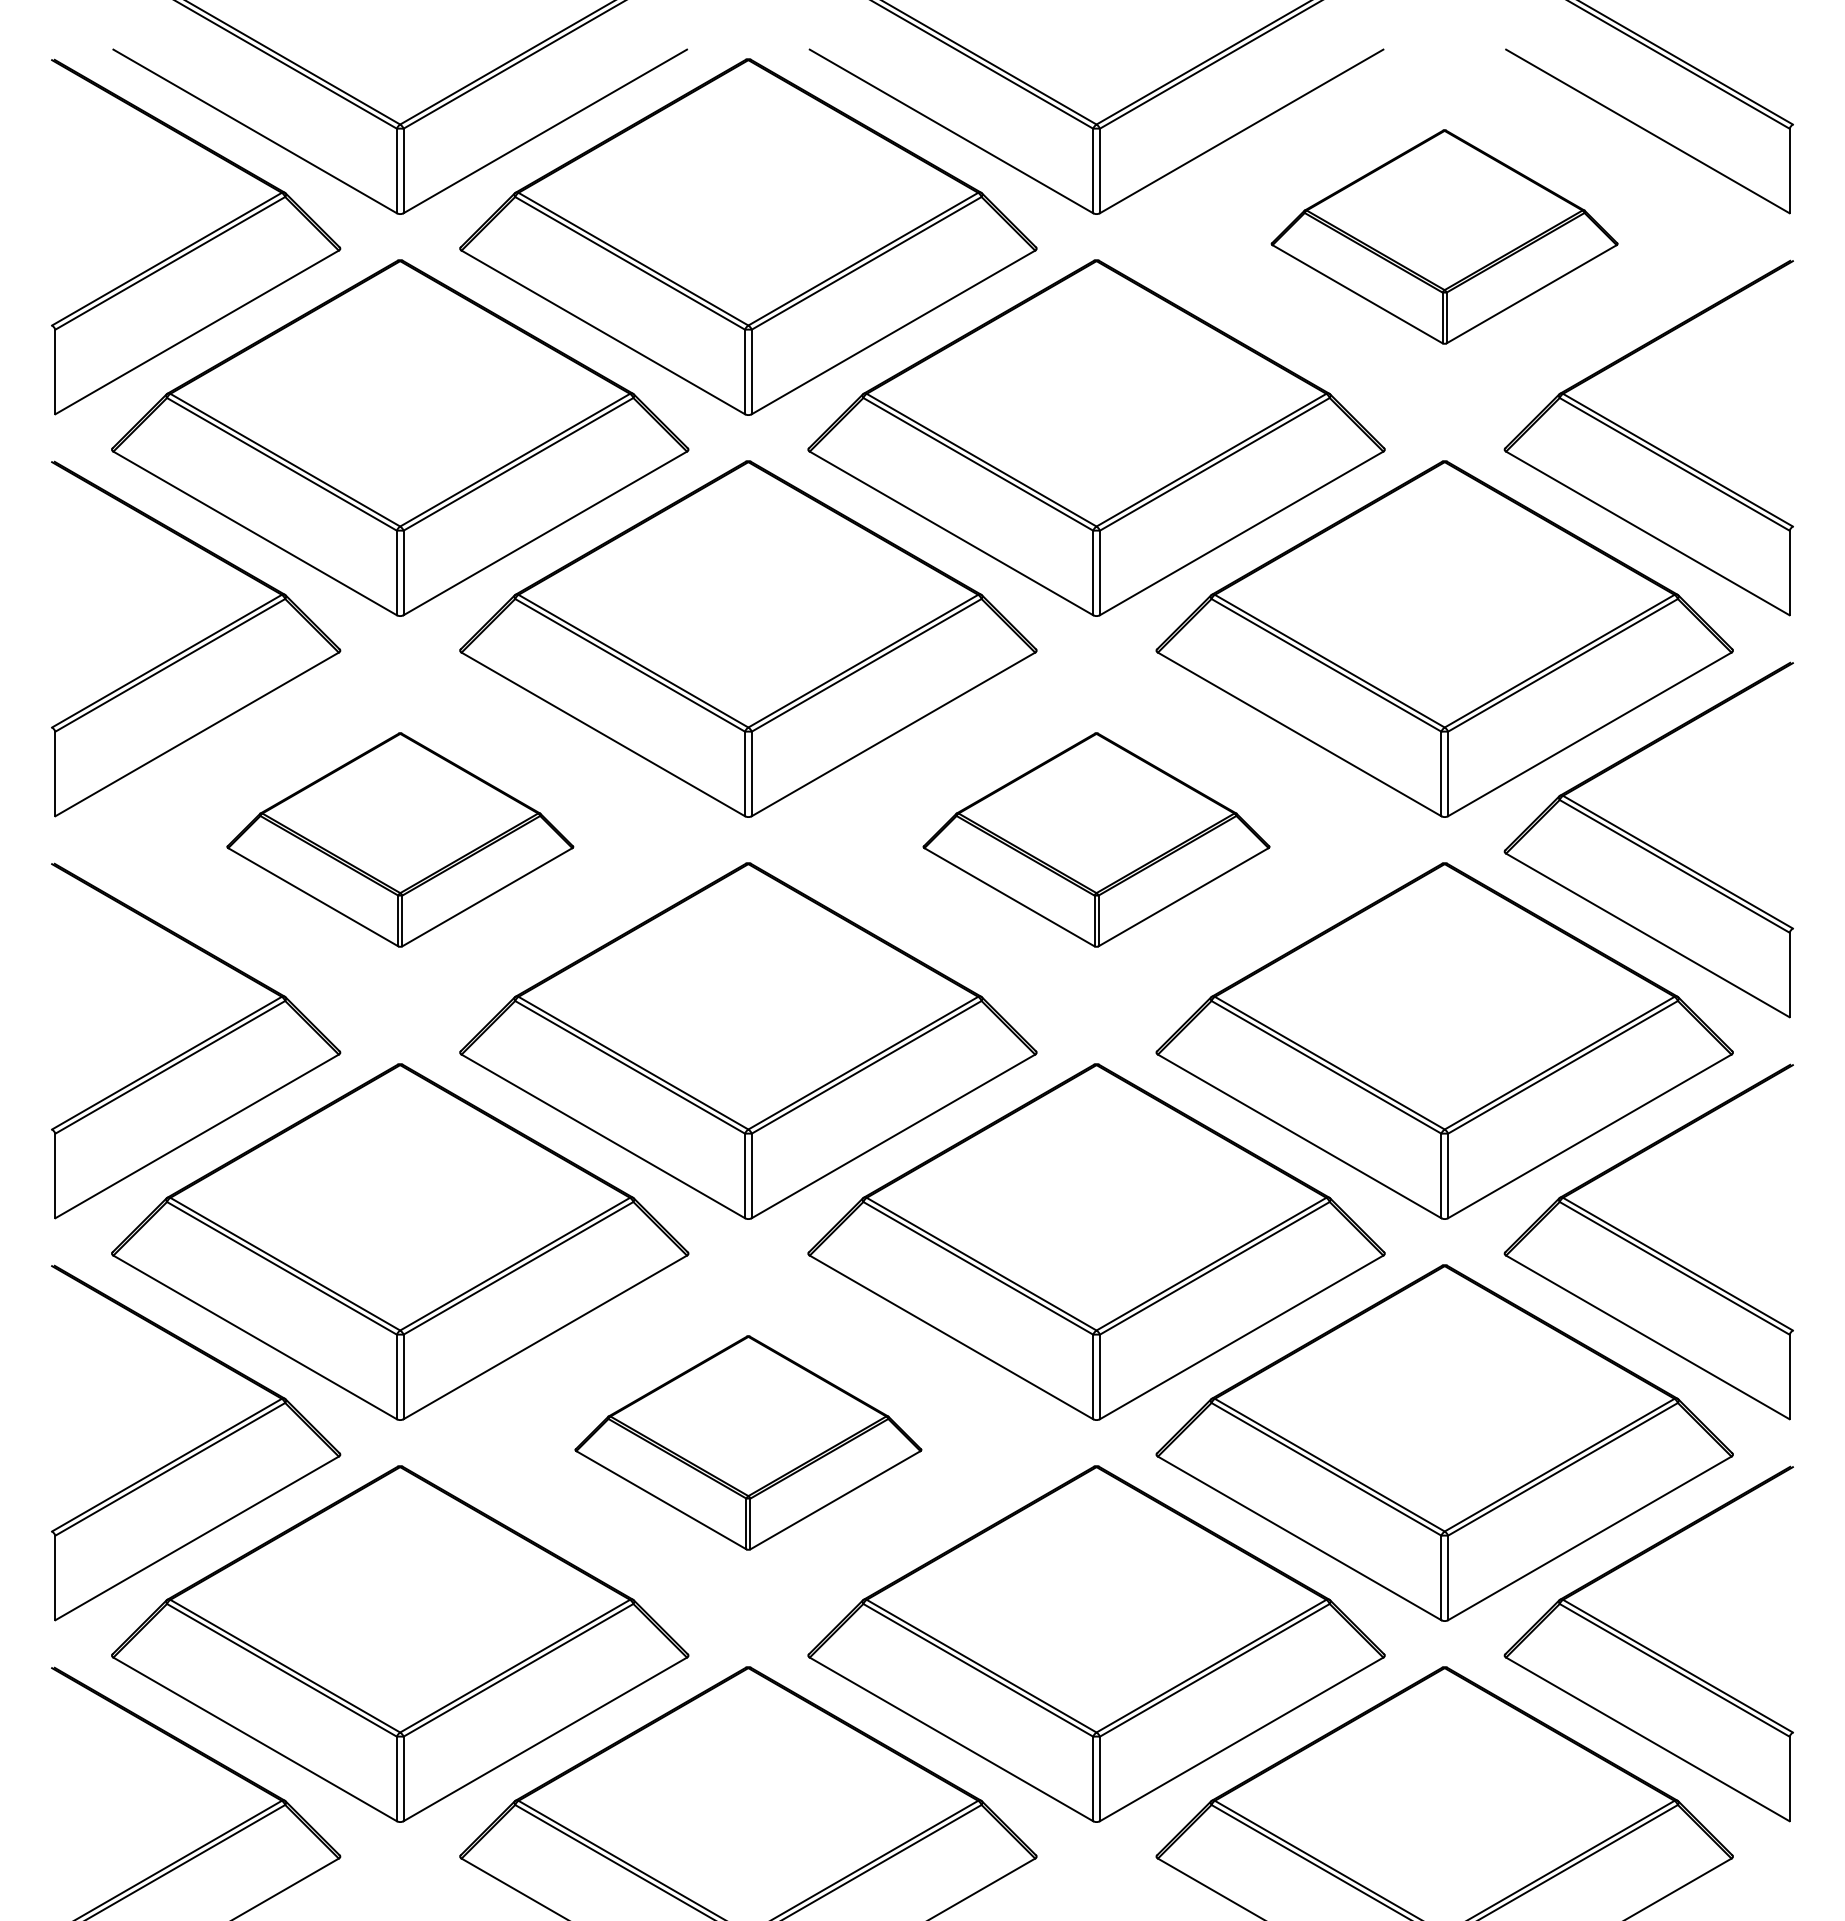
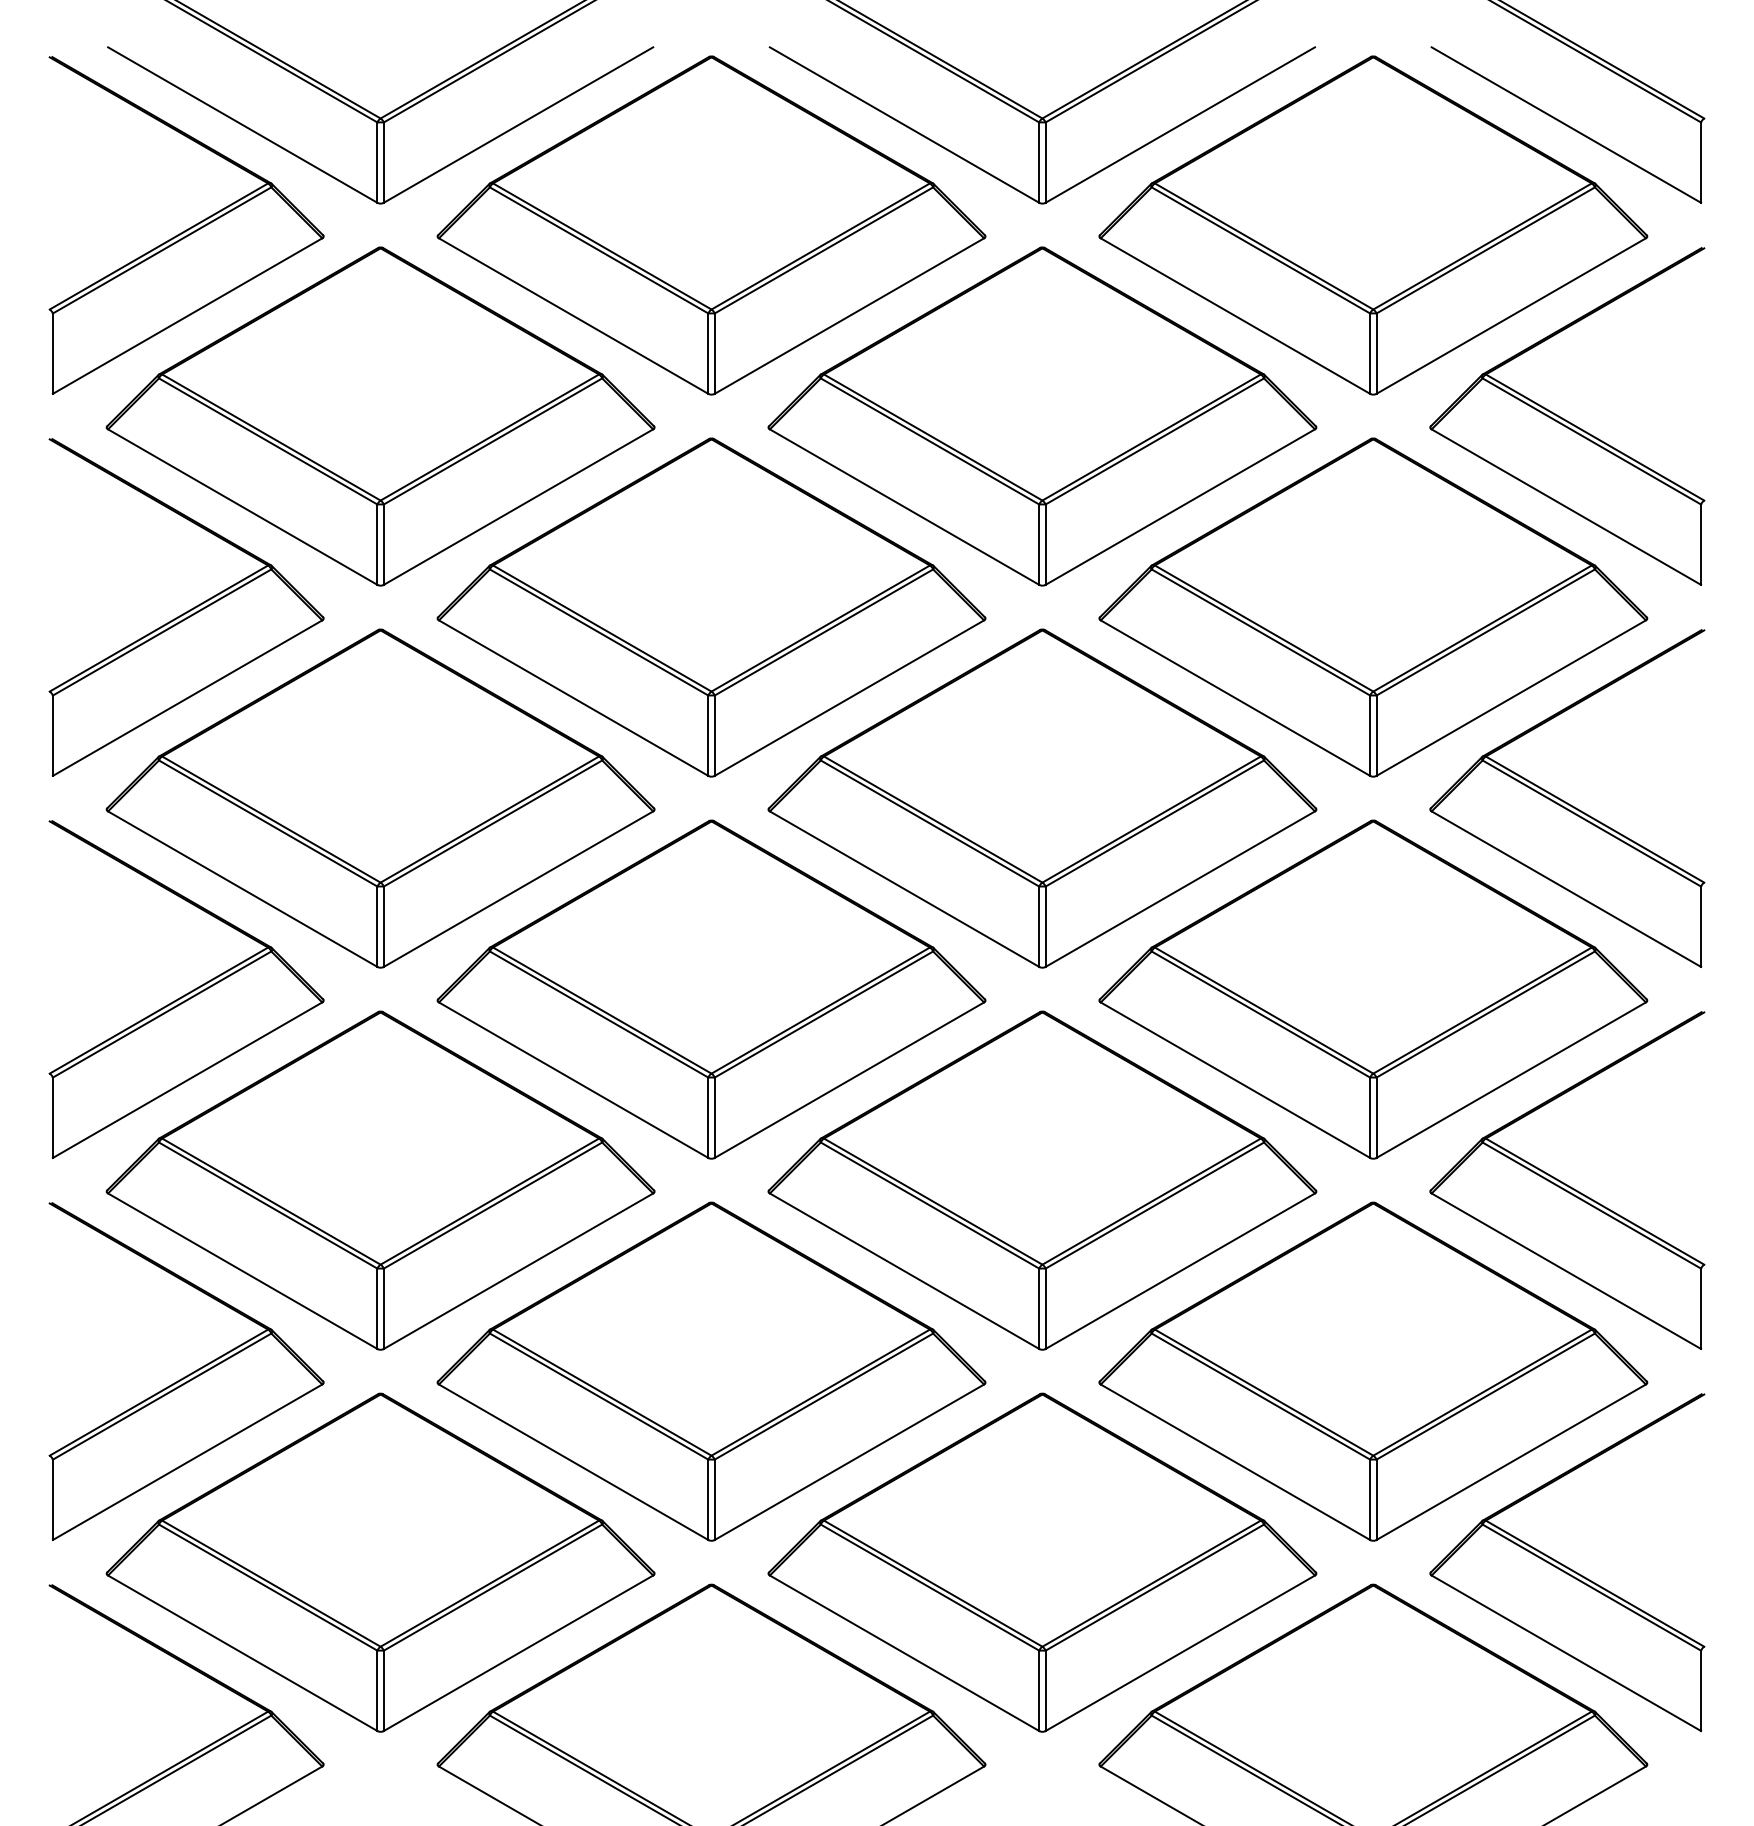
part: (1444, 236) -> (1373, 224), size x1.67
part: (400, 839) -> (380, 798), size x1.67
part: (1096, 839) -> (1042, 798), size x1.67
part: (748, 1442) -> (711, 1371), size x1.67

